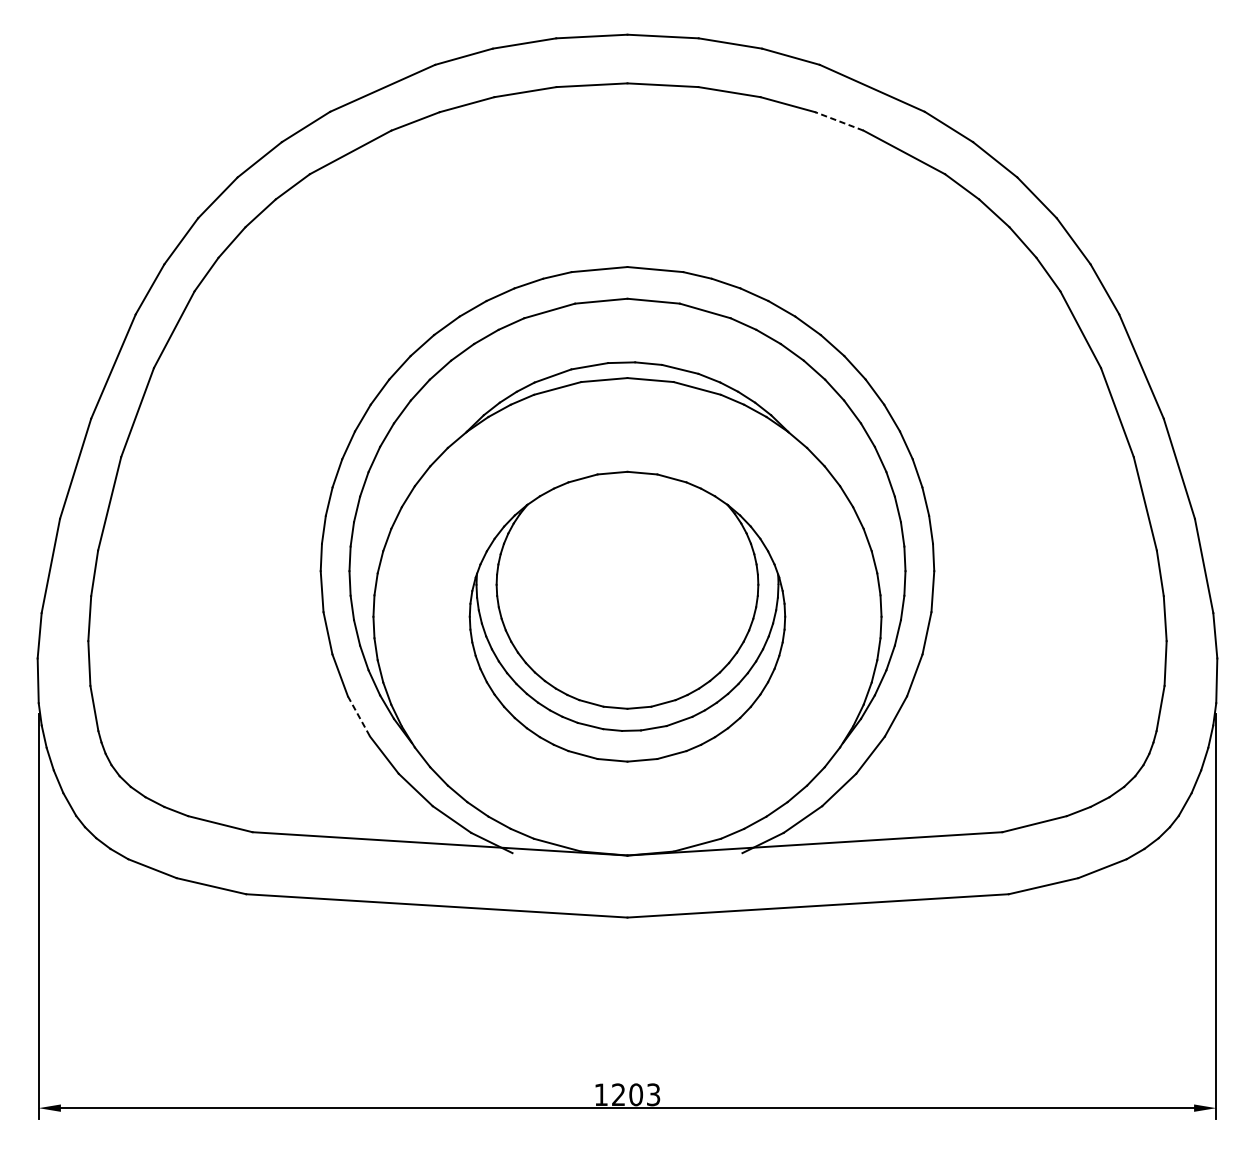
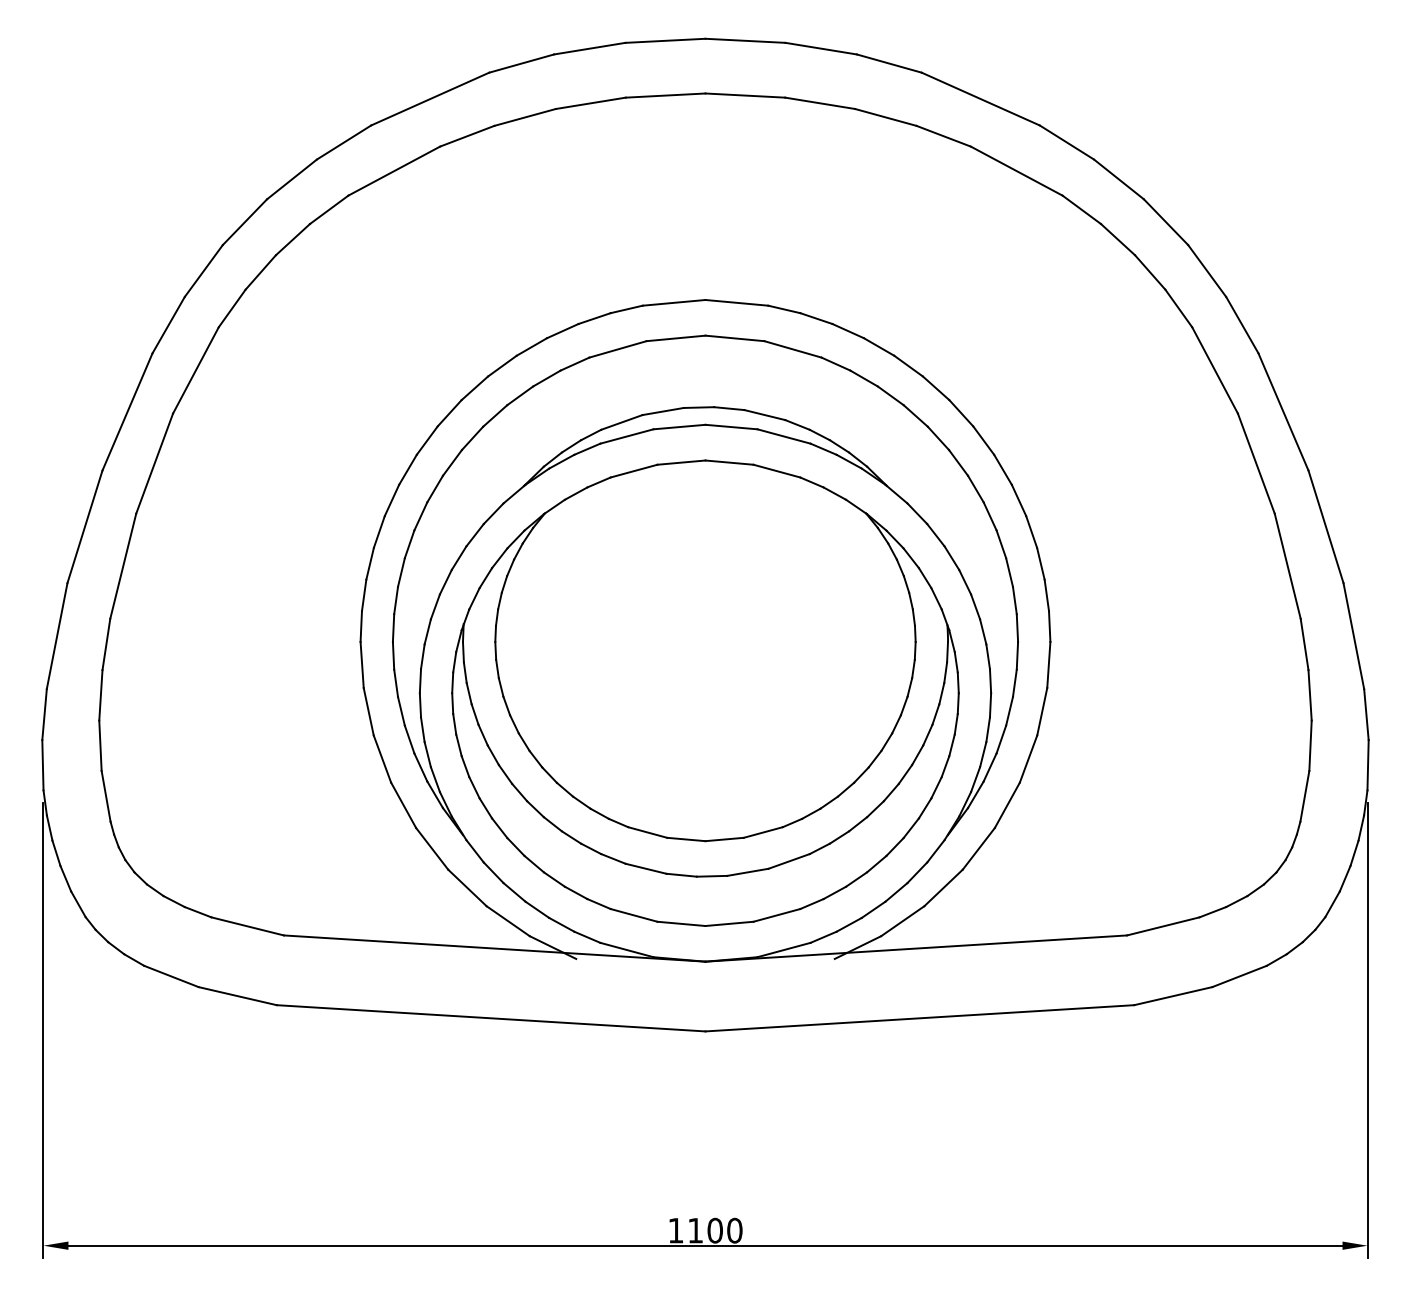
line: (839, 121) -> (943, 136), dashed -> solid
part: (627, 616) -> (705, 692), size x1.43
line: (358, 716) -> (403, 805), dashed -> solid
text: (636, 1094) -> (715, 1230), 1203 -> 1100

